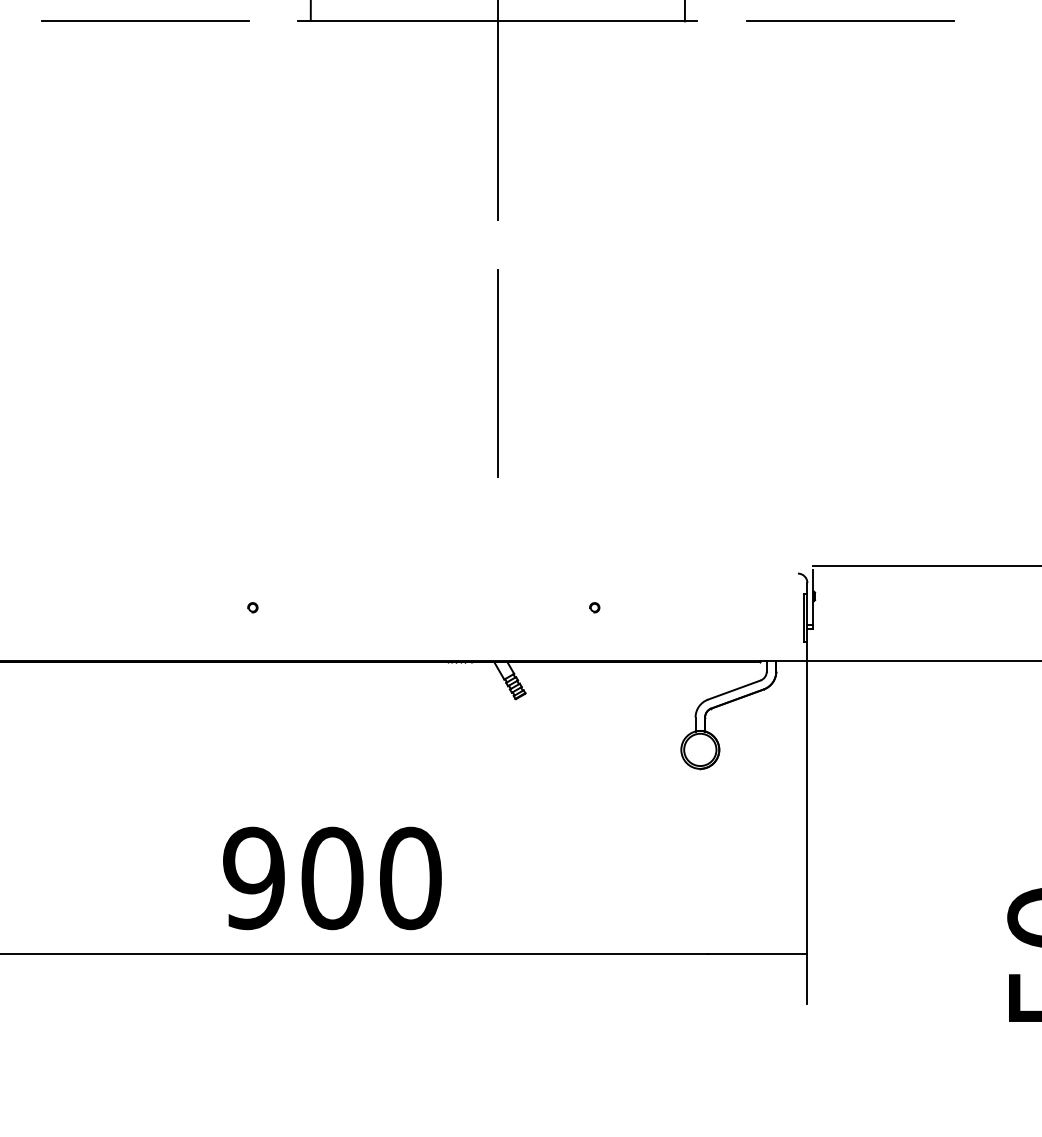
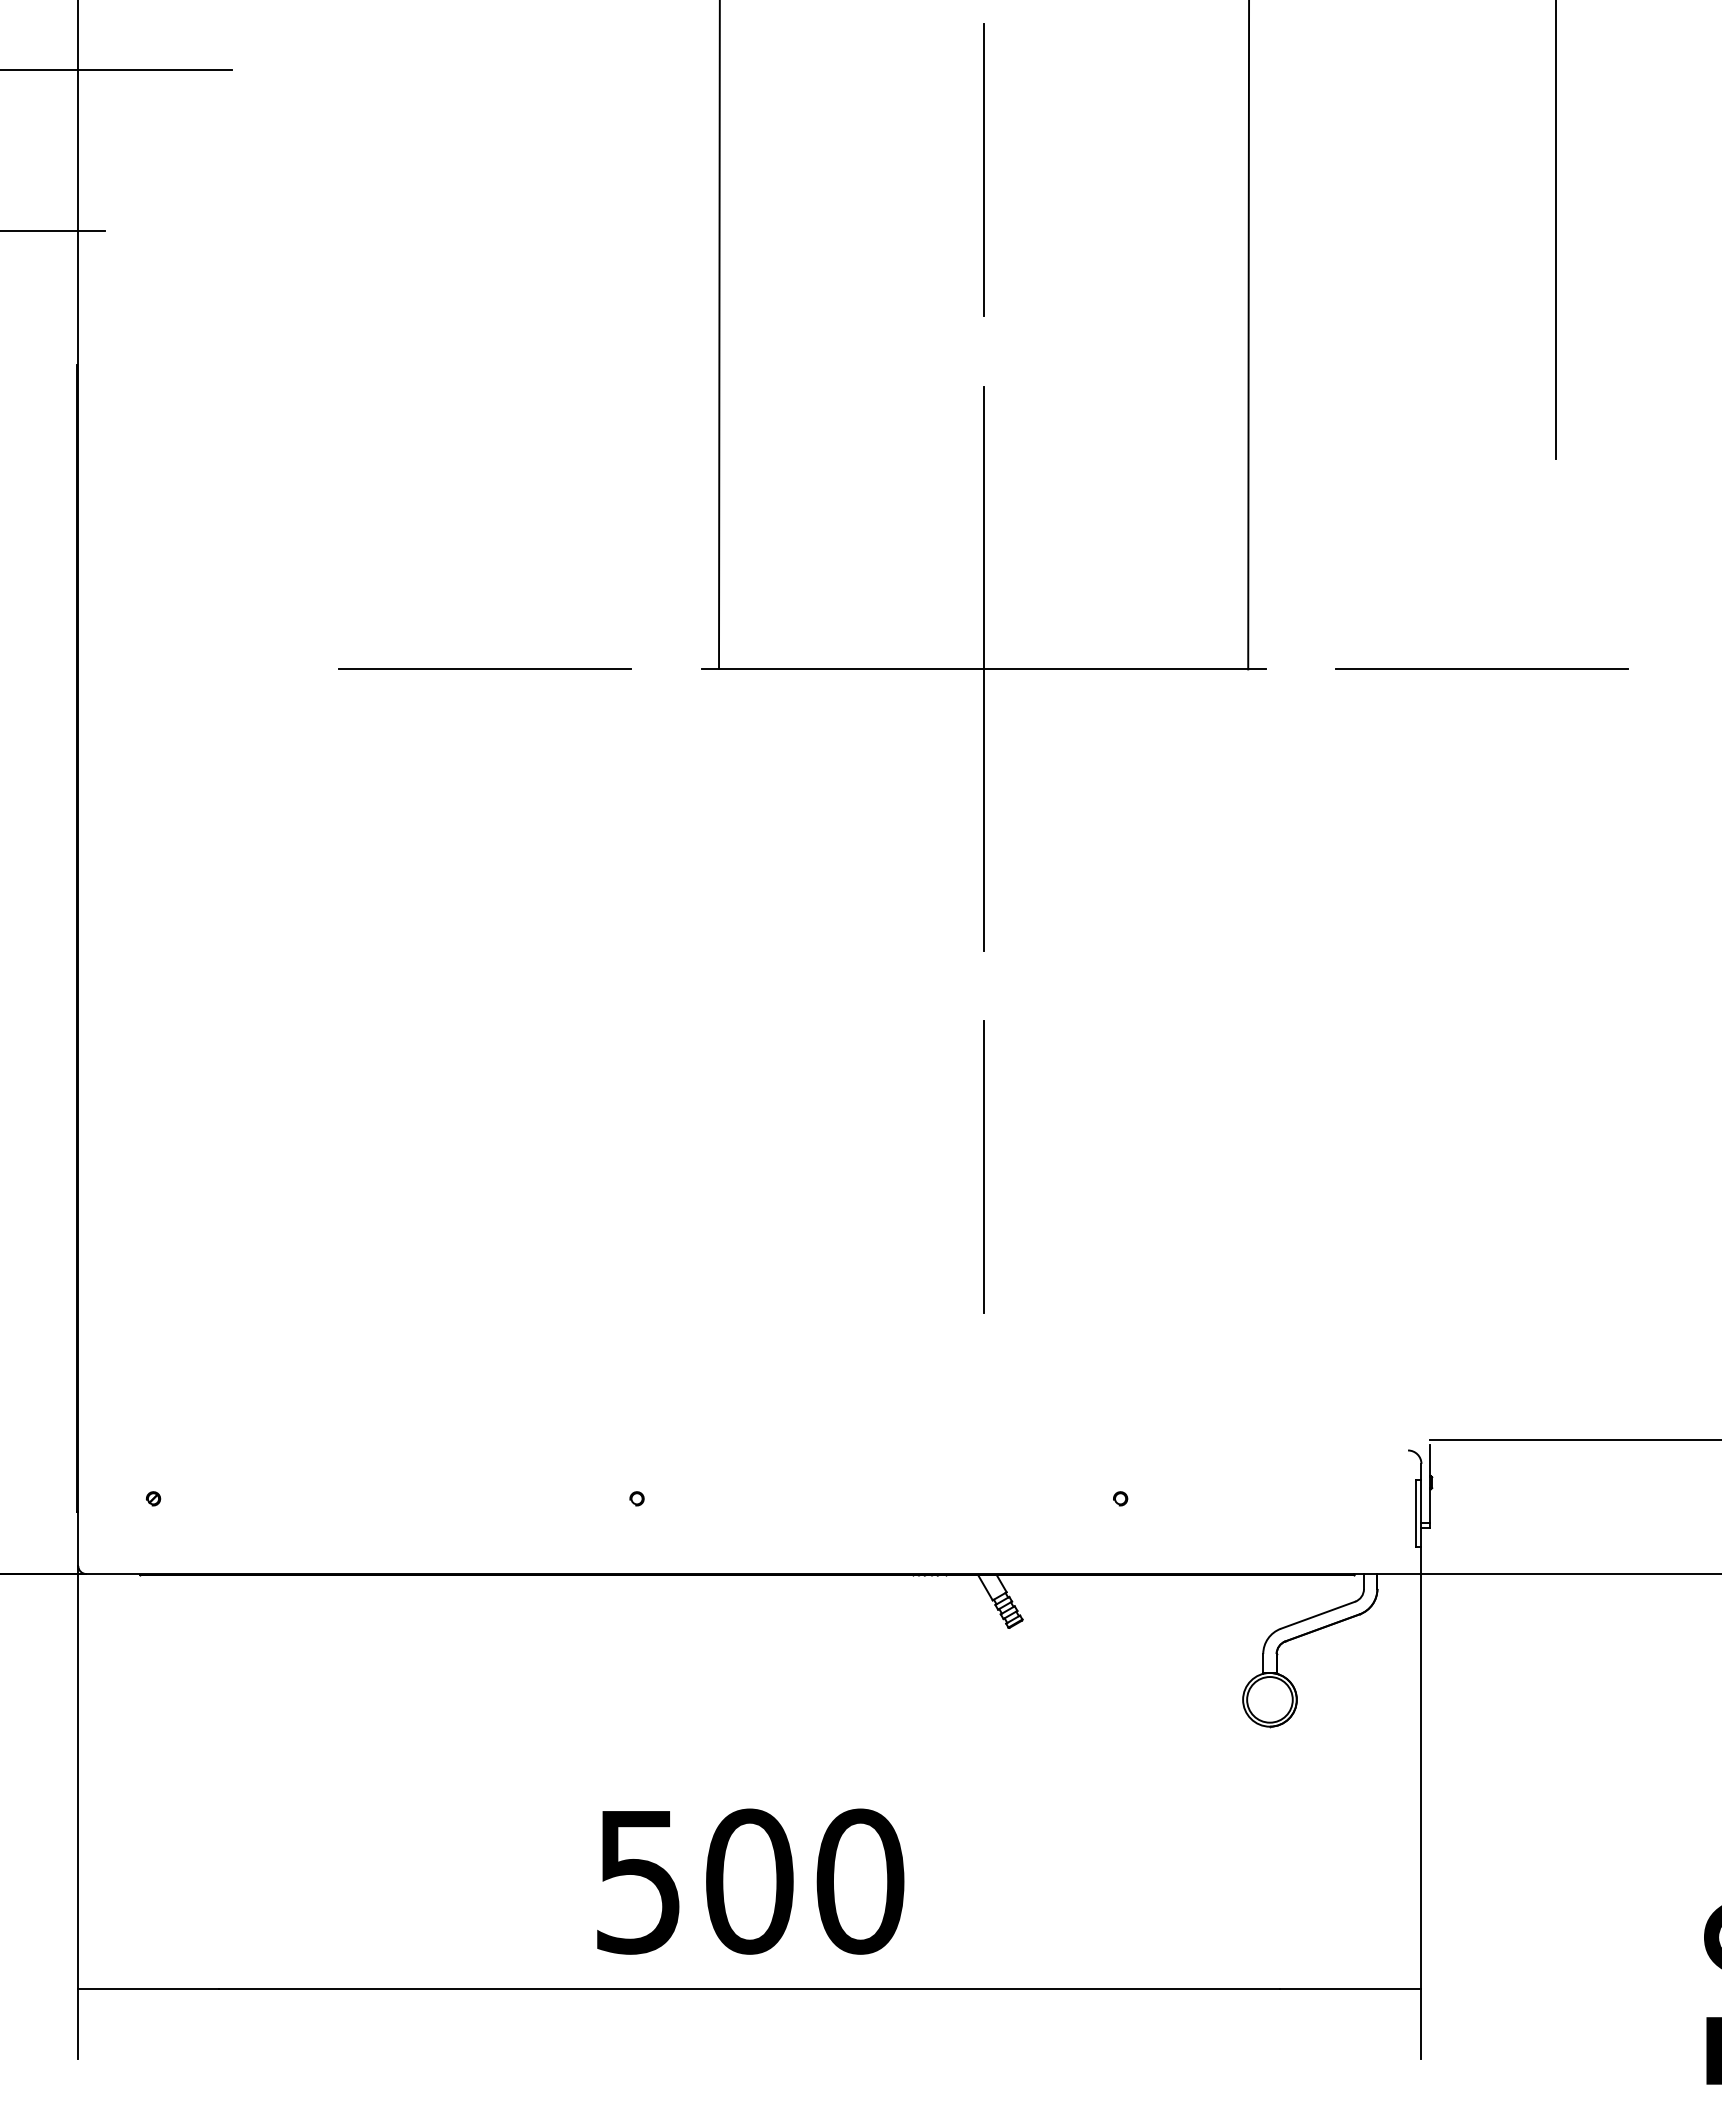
text: (253, 878) -> (638, 1881), 900 -> 500

